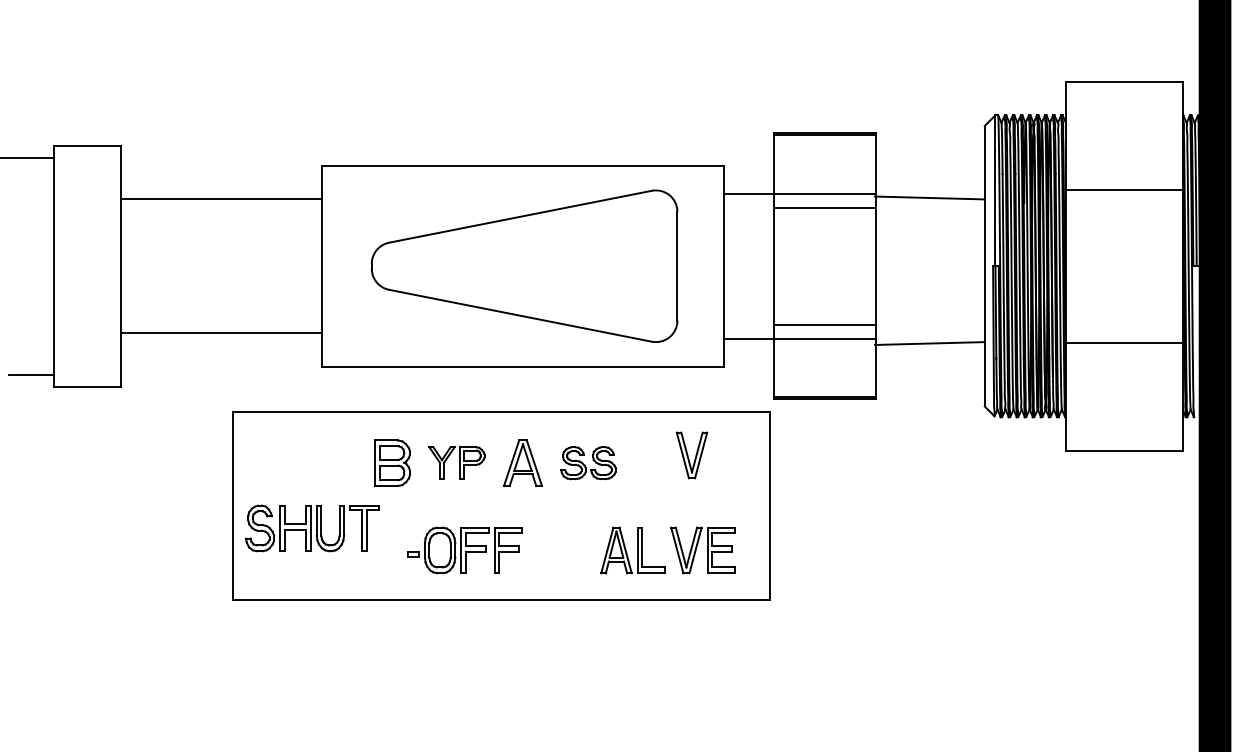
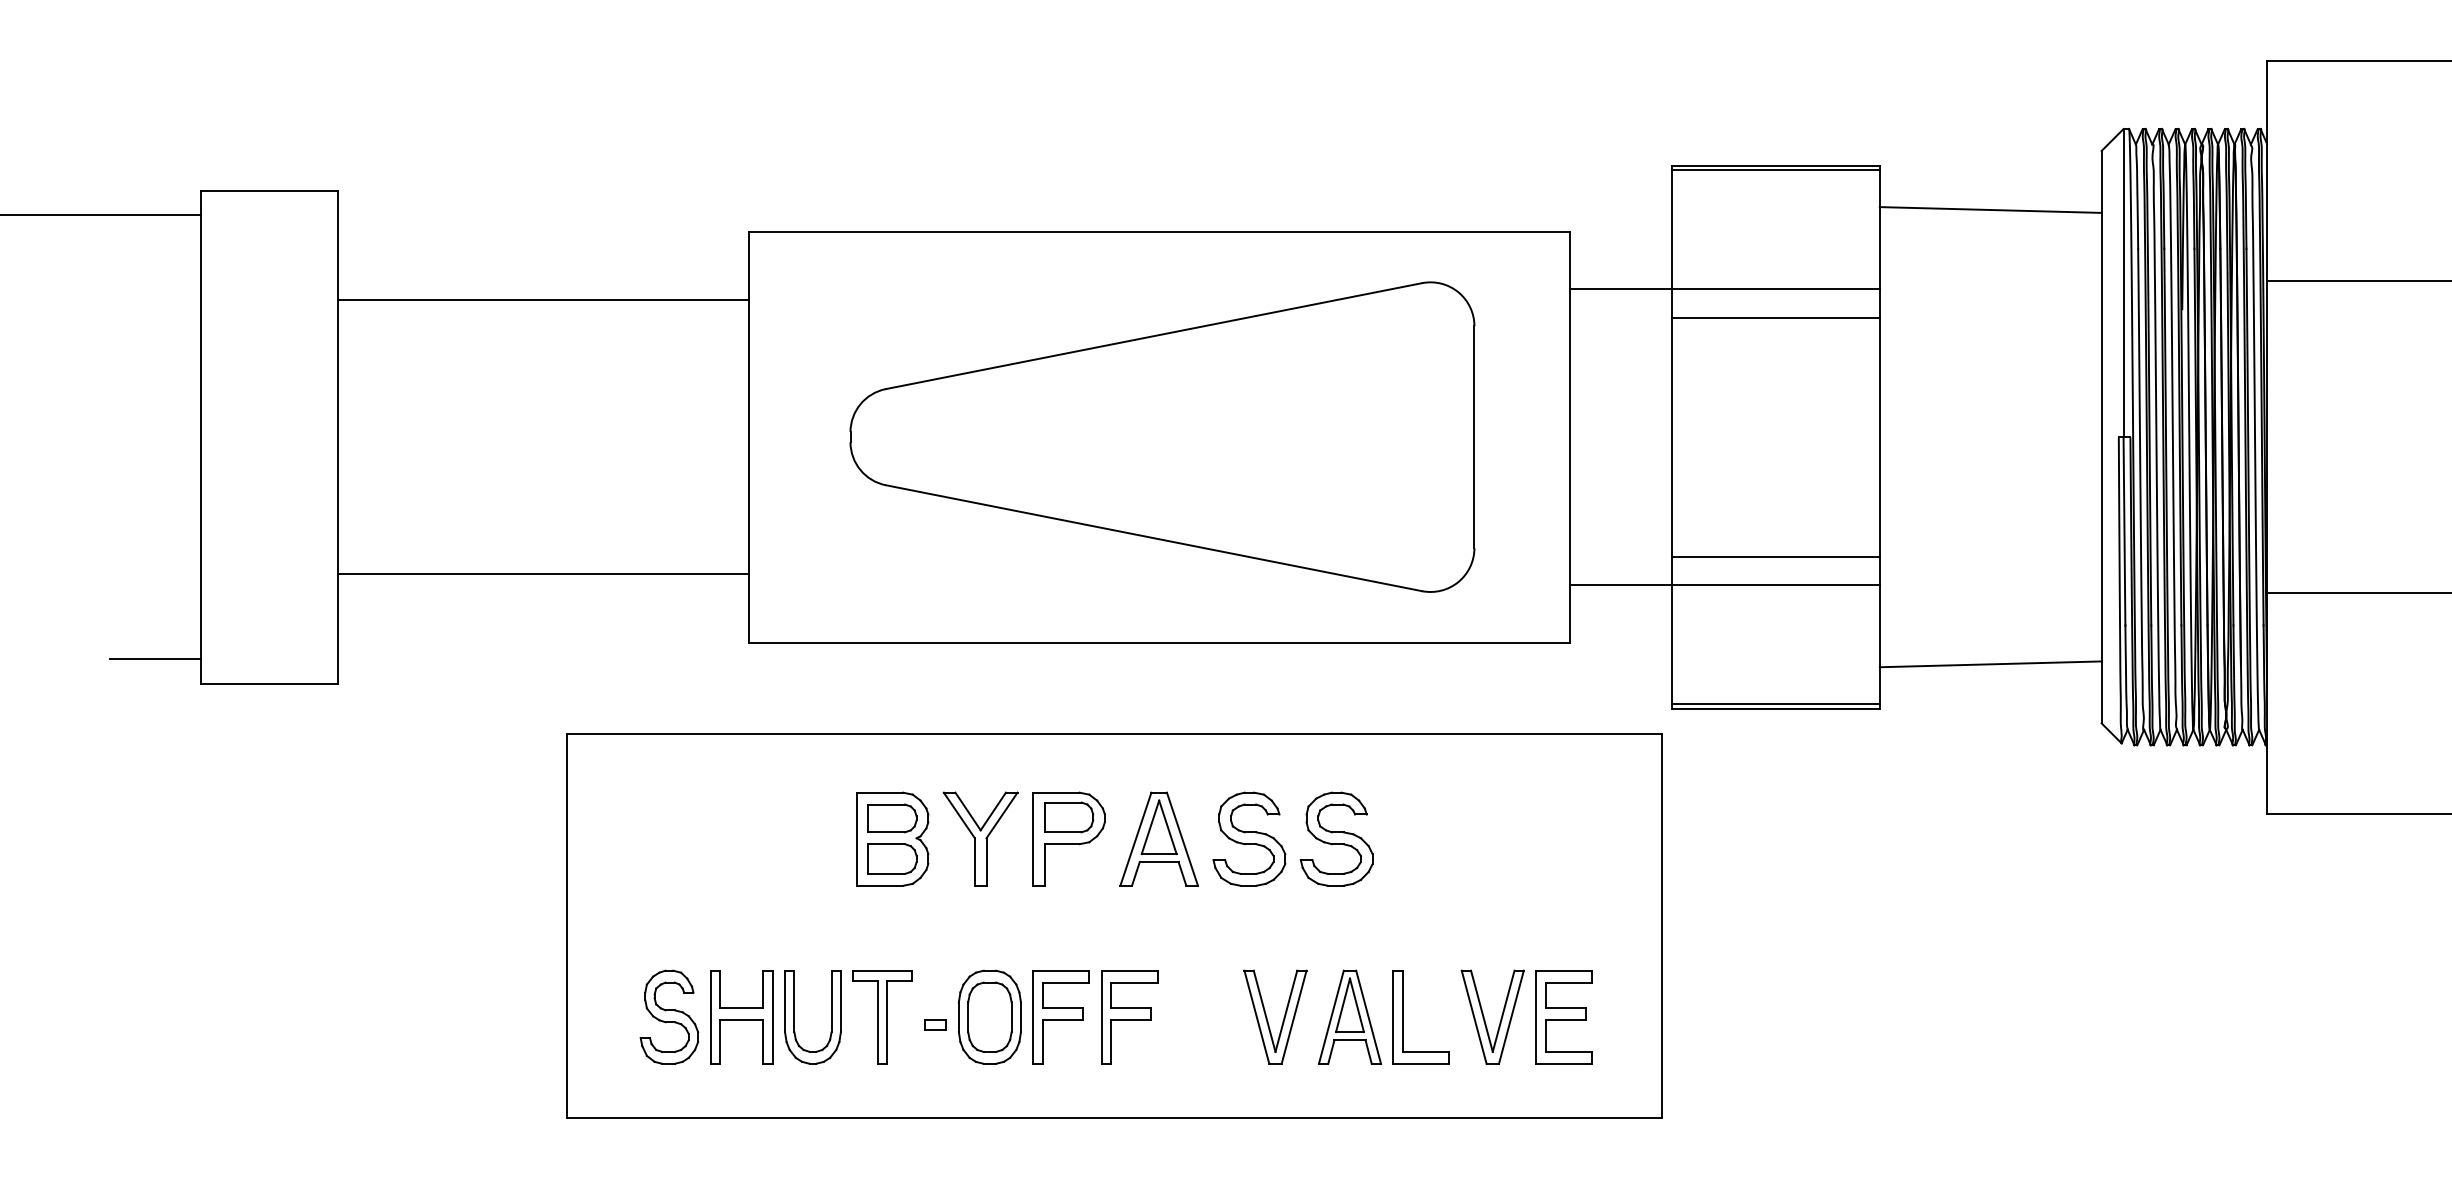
line: (929, 197) -> (1990, 209), moved
line: (929, 343) -> (1990, 664), moved
part: (691, 455) -> (1274, 1017), moved
part: (456, 462) -> (1023, 837), size x1.43
part: (588, 462) -> (1292, 837), size x1.43
part: (312, 528) -> (776, 1017), moved

